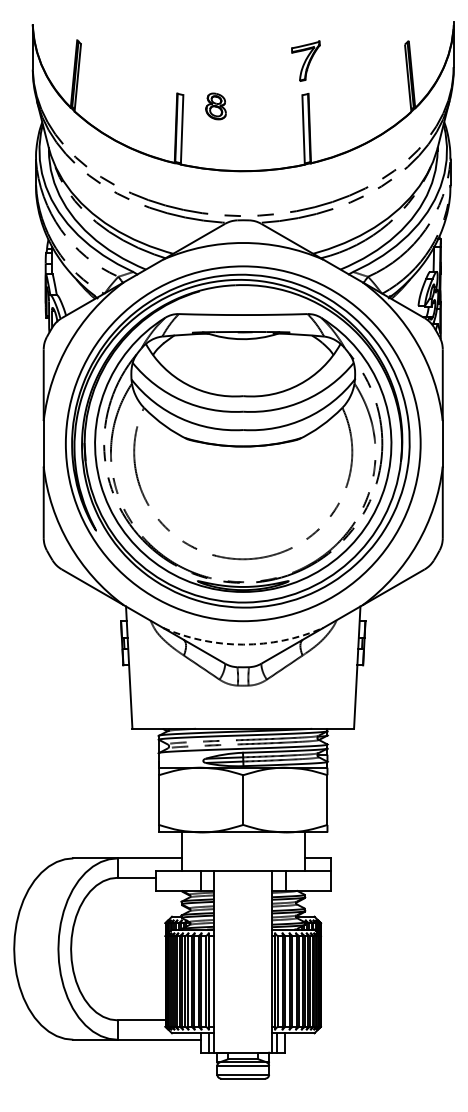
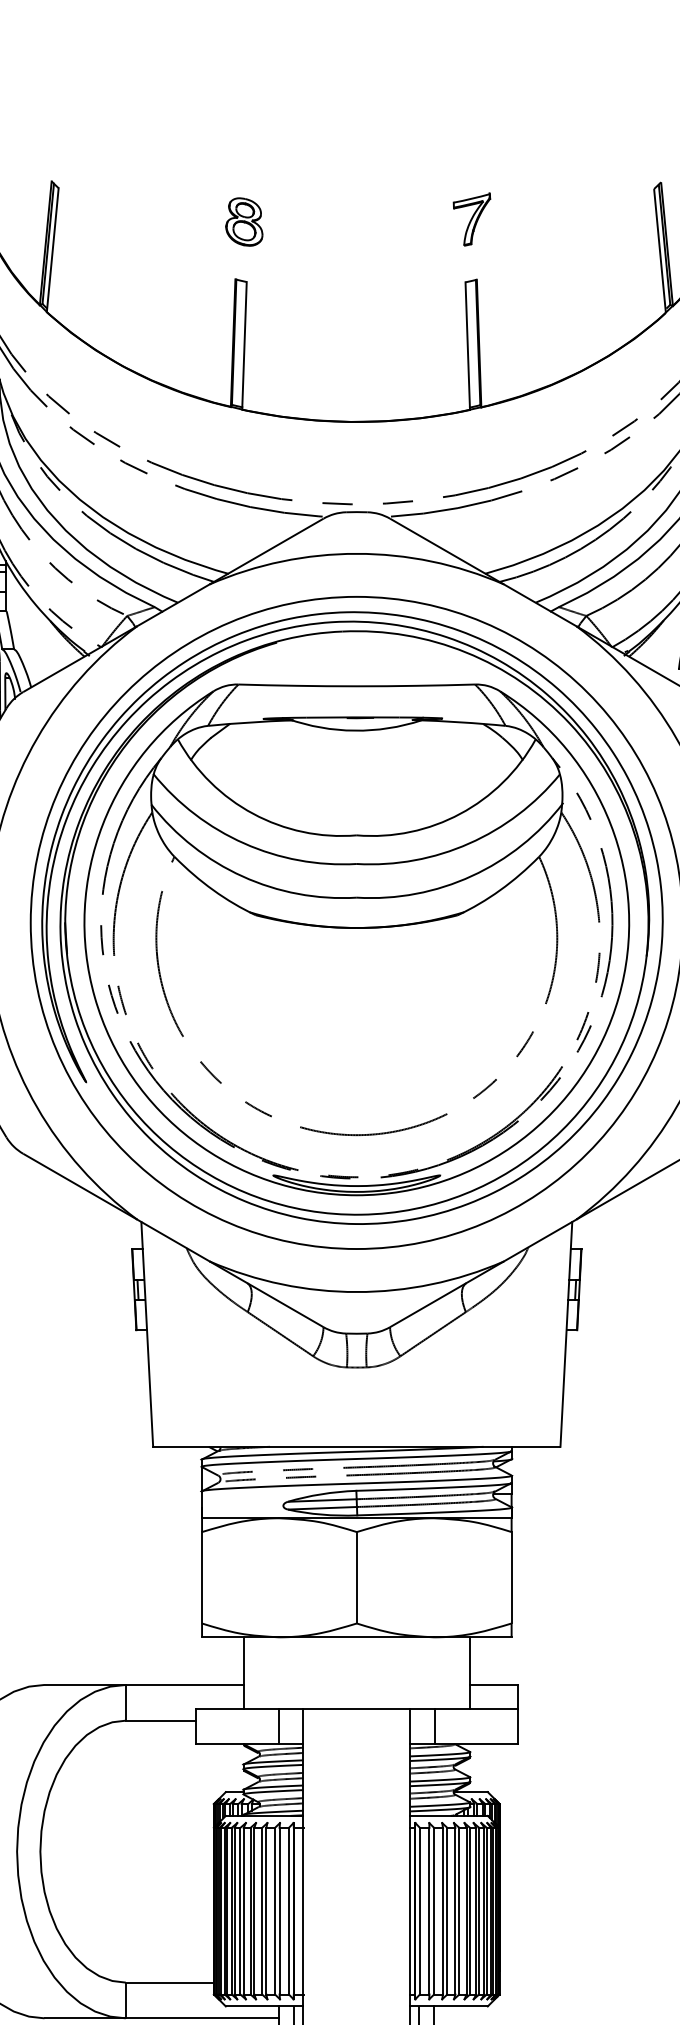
part: (305, 60) -> (471, 218), size x0.71
part: (215, 106) -> (243, 222), moved
arc: (243, 644) -> (357, 1291), dashed -> solid

